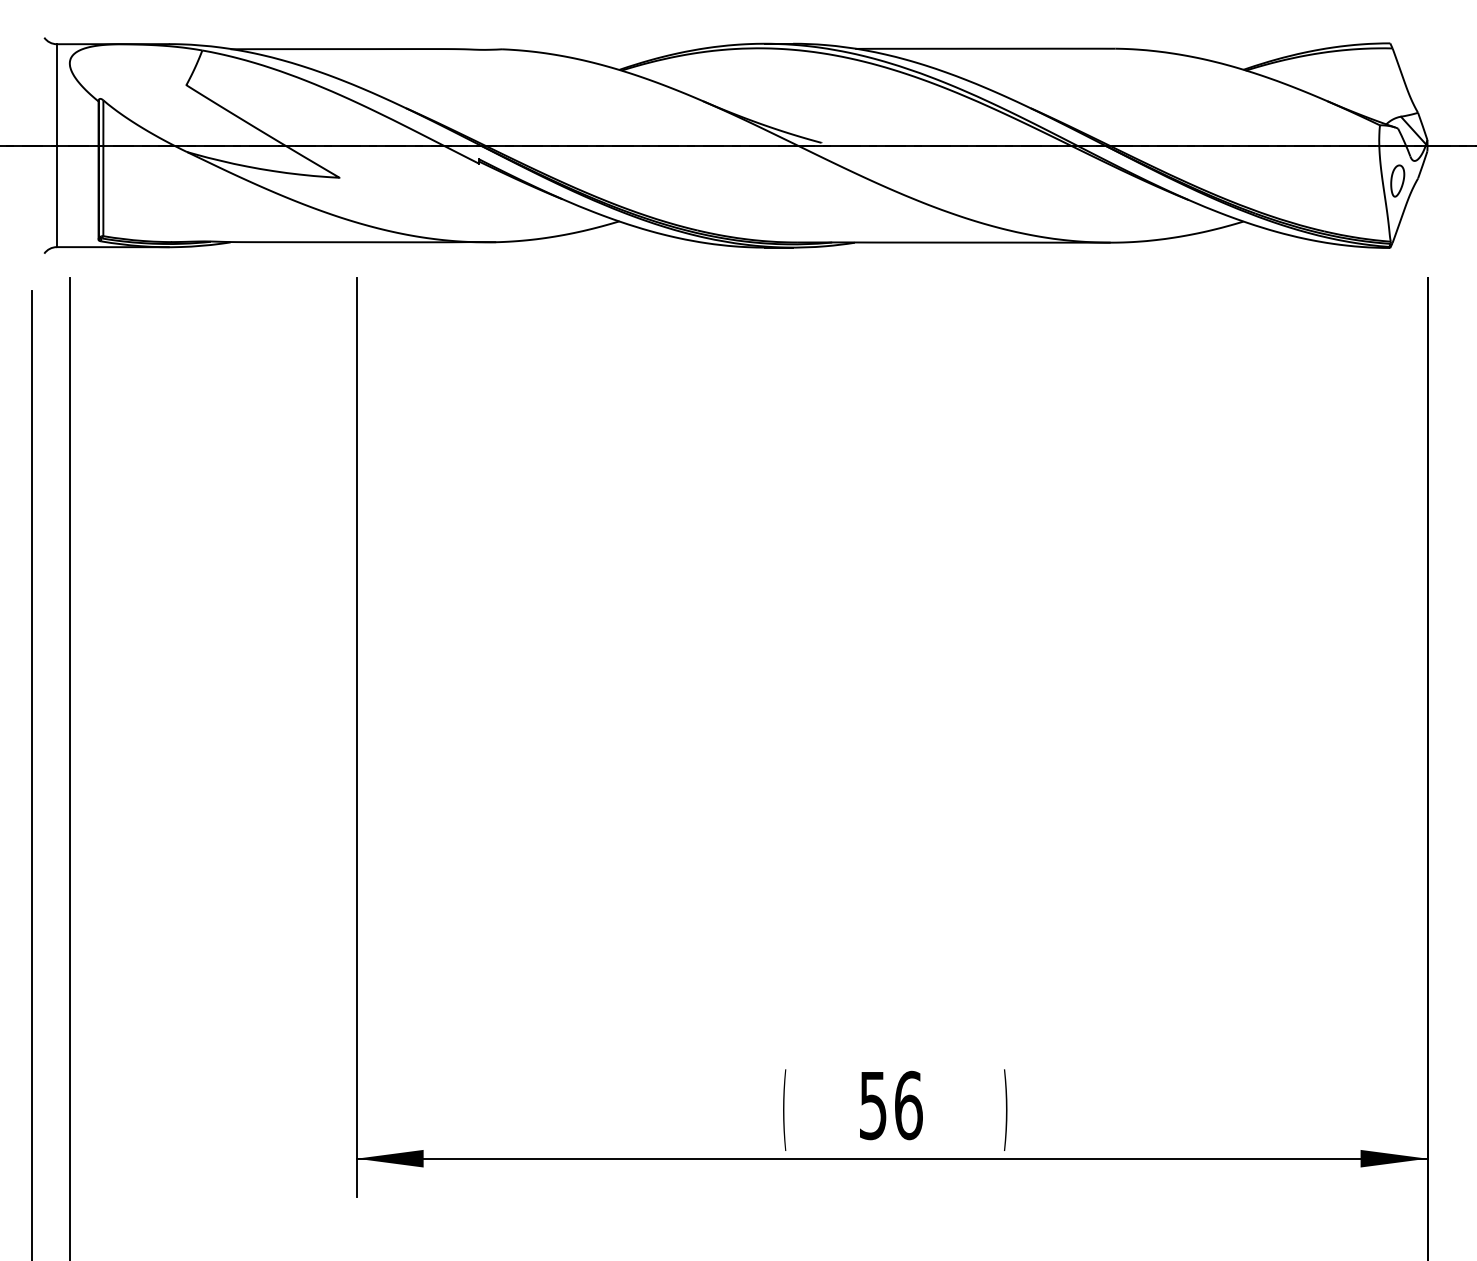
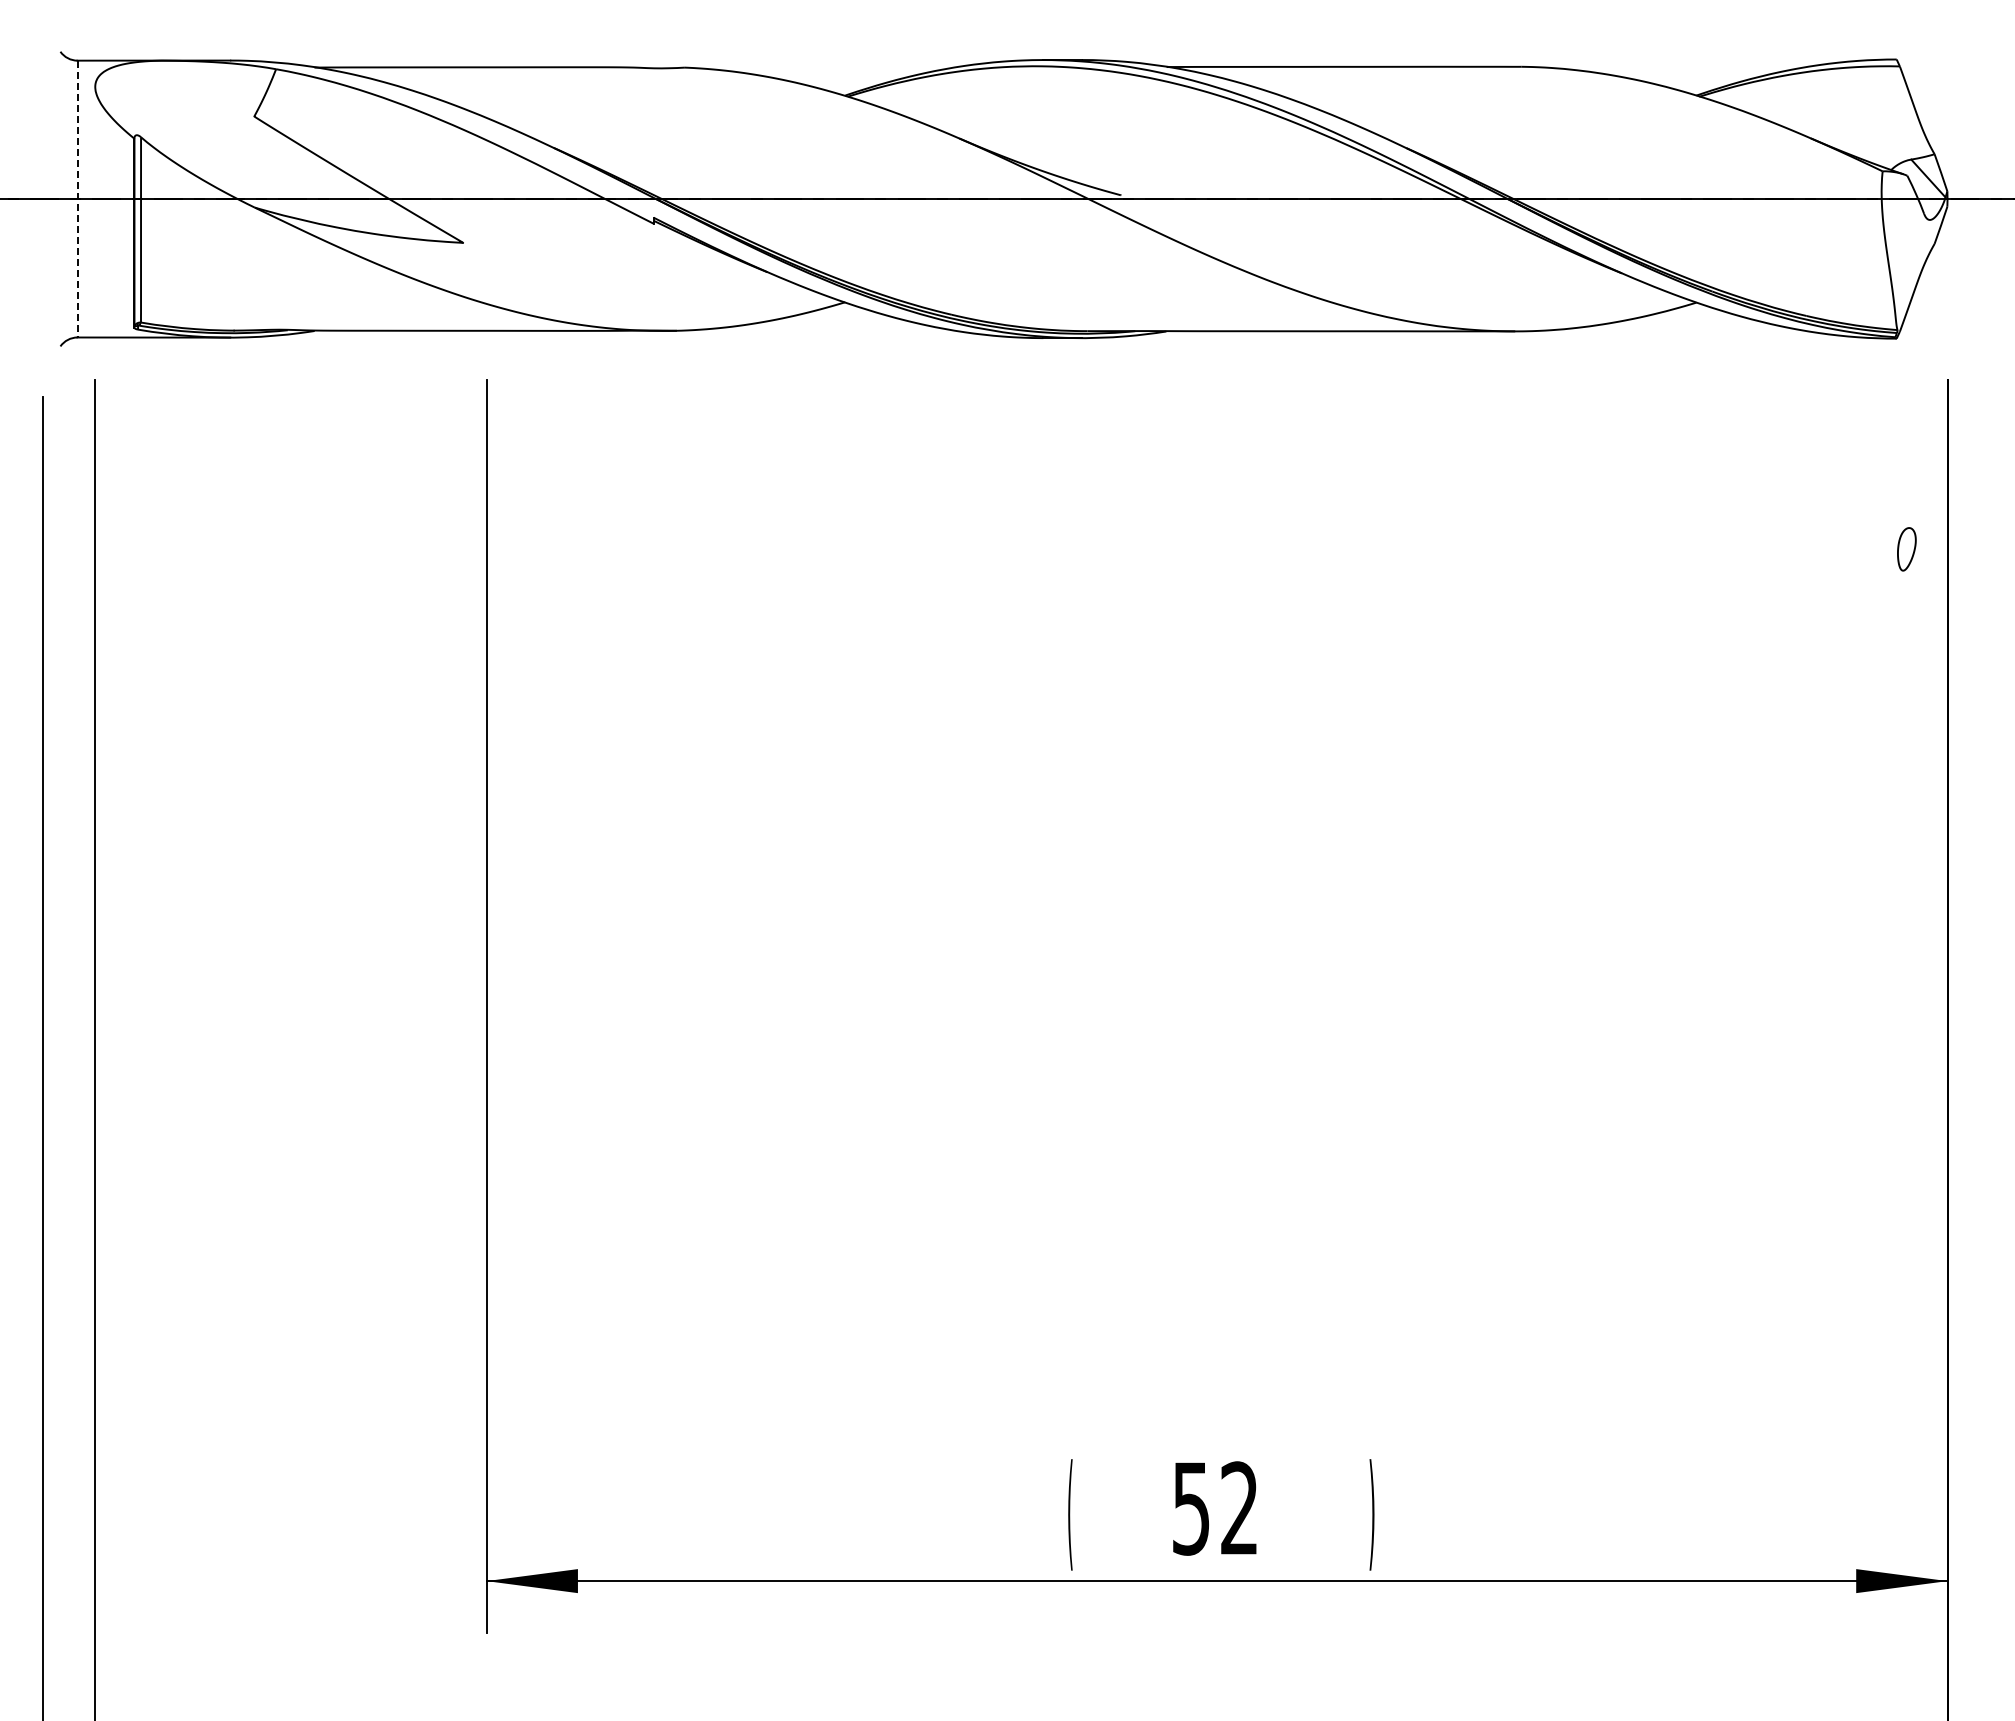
line: (56, 145) -> (77, 199), solid -> dashed
part: (1397, 181) -> (1906, 549), moved
text: (909, 1105) -> (1240, 1508), 56 -> 52

